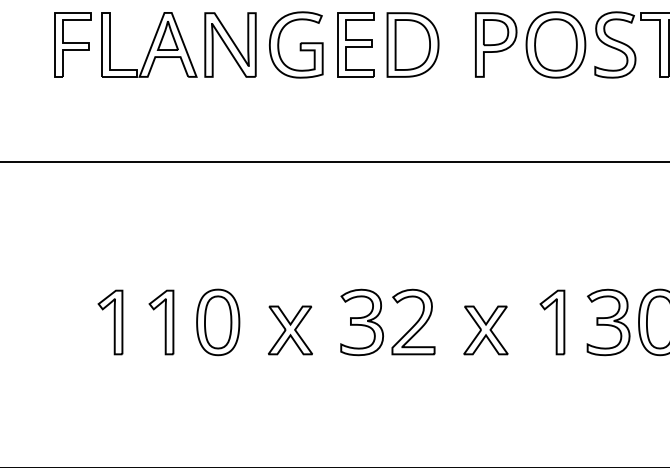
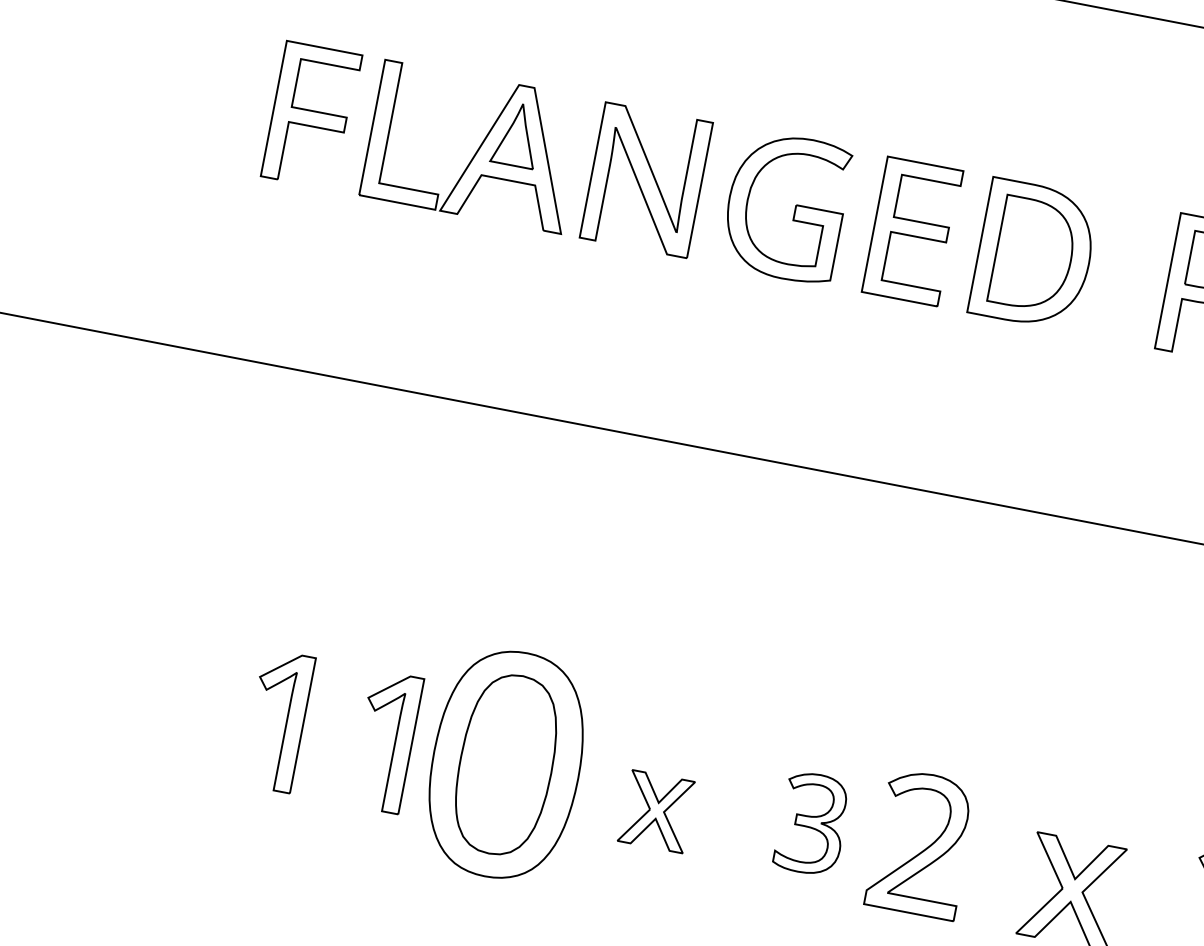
part: (218, 322) -> (507, 765), size x1.6
part: (361, 322) -> (811, 823), size x0.7
part: (290, 330) -> (657, 811), size x0.7

